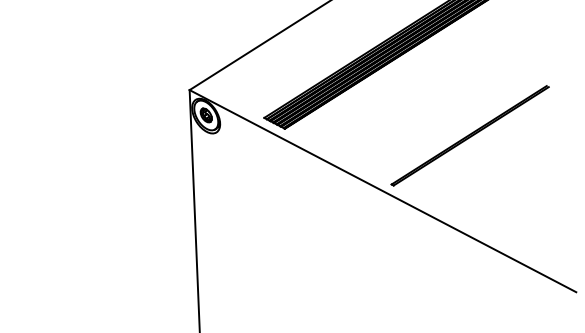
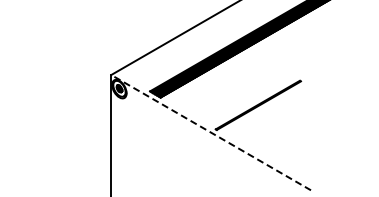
line: (381, 190) -> (210, 132), solid -> dashed

